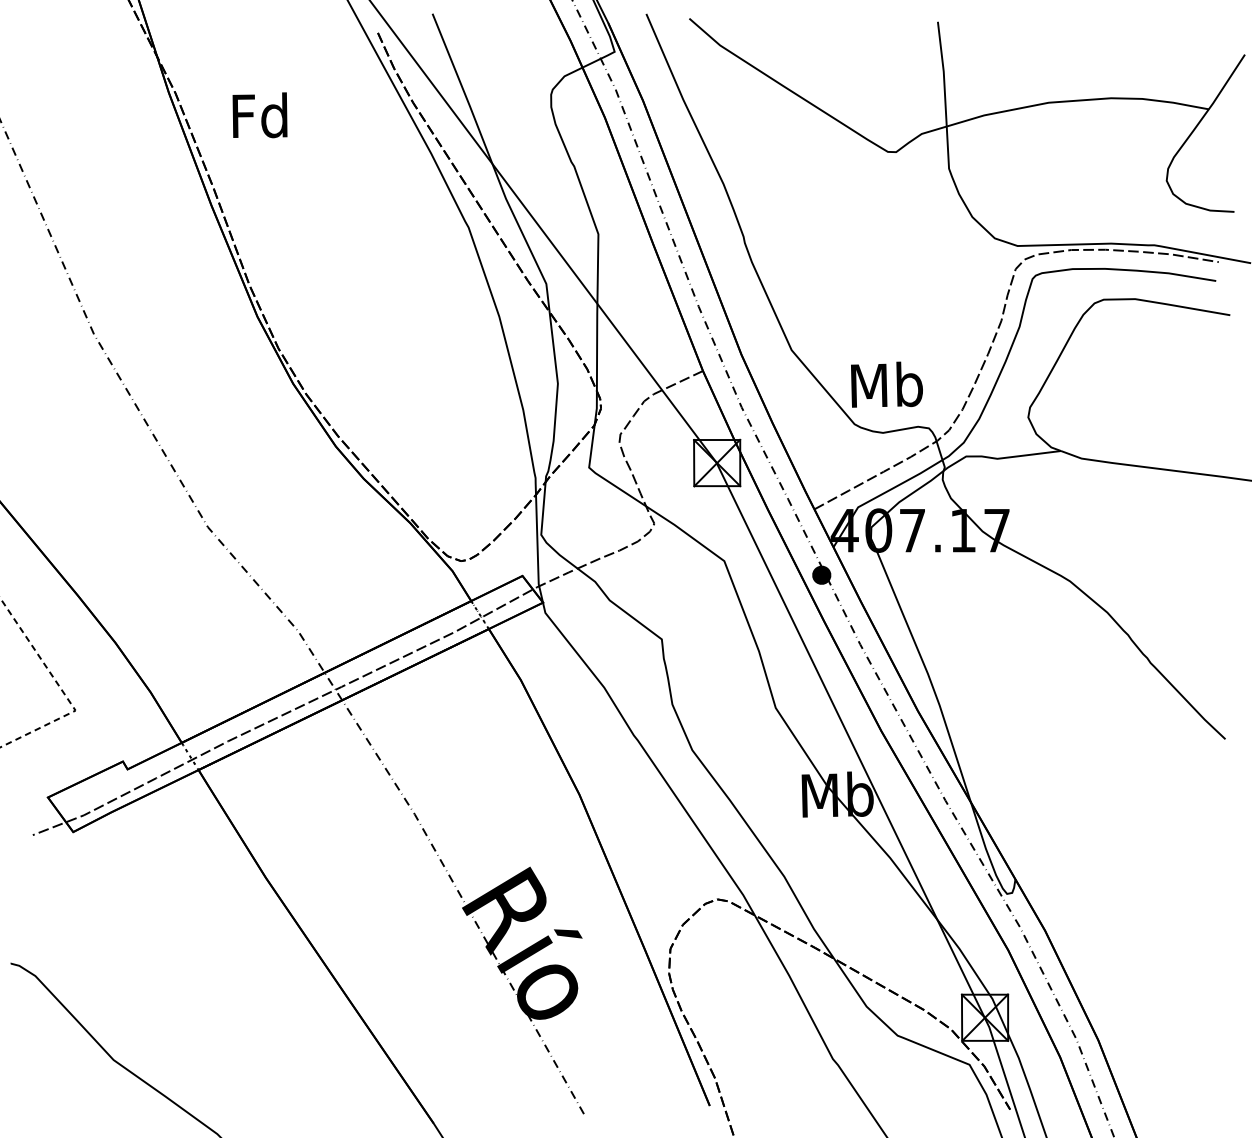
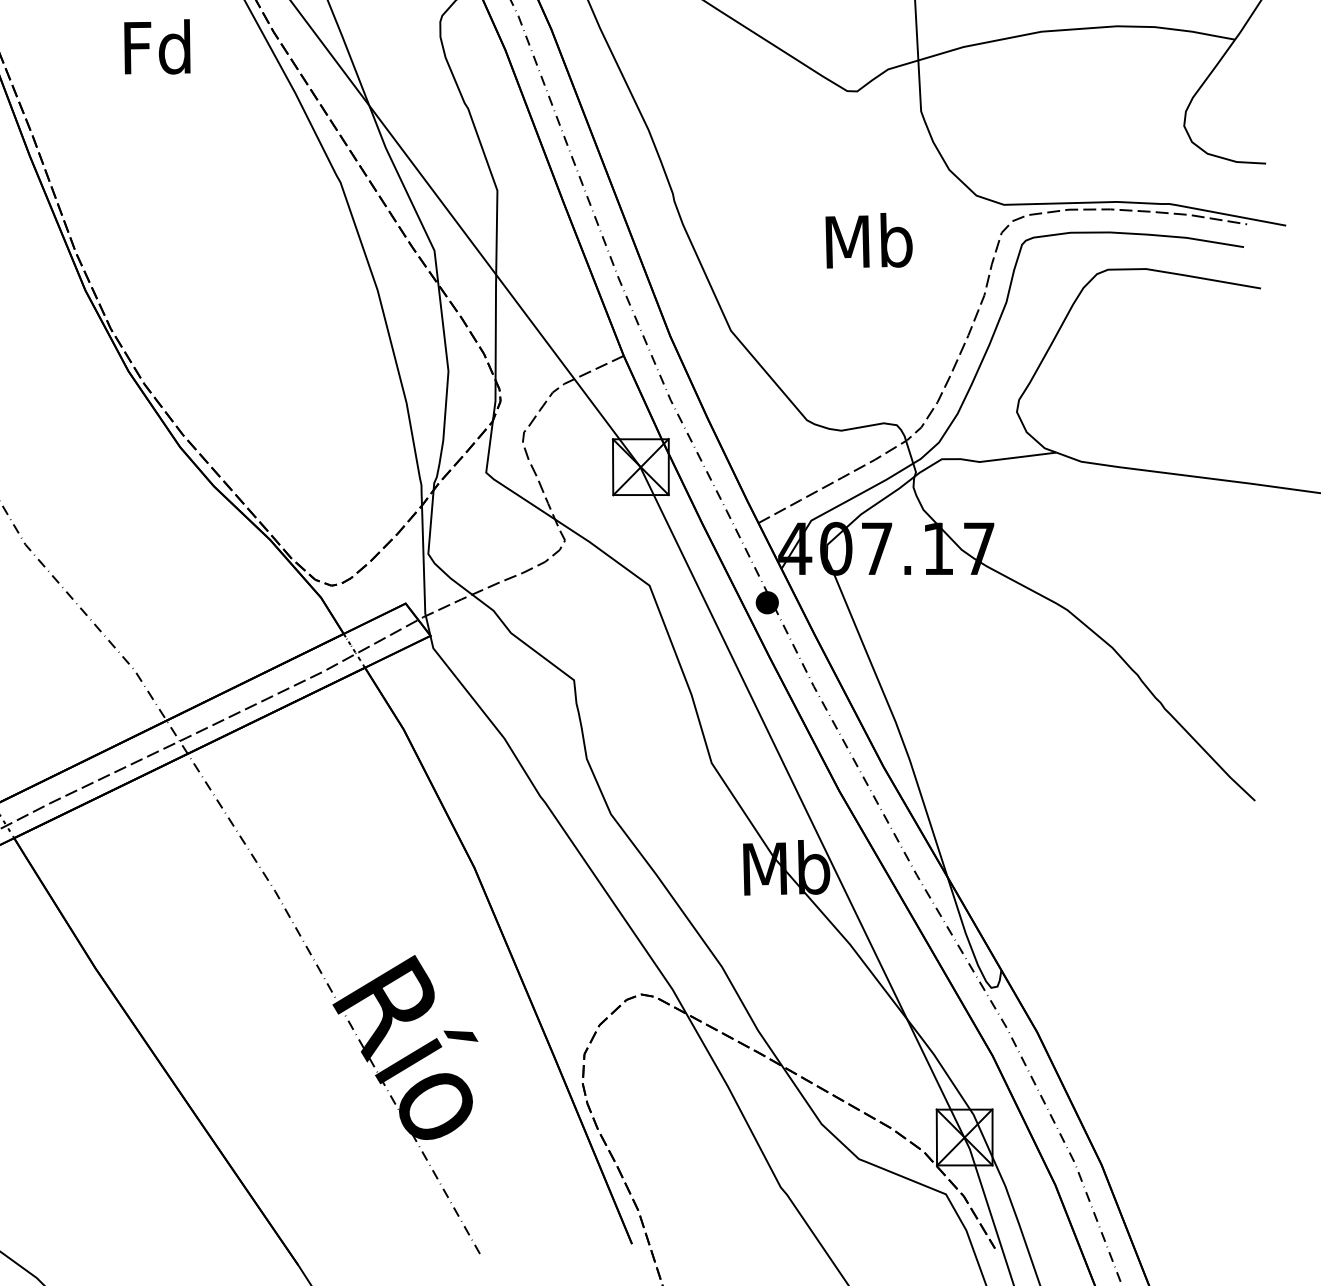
text: (259, 115) -> (156, 47), moved
text: (886, 384) -> (868, 240), moved

